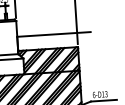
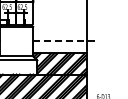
line: (53, 34) -> (65, 40), solid -> dashed

